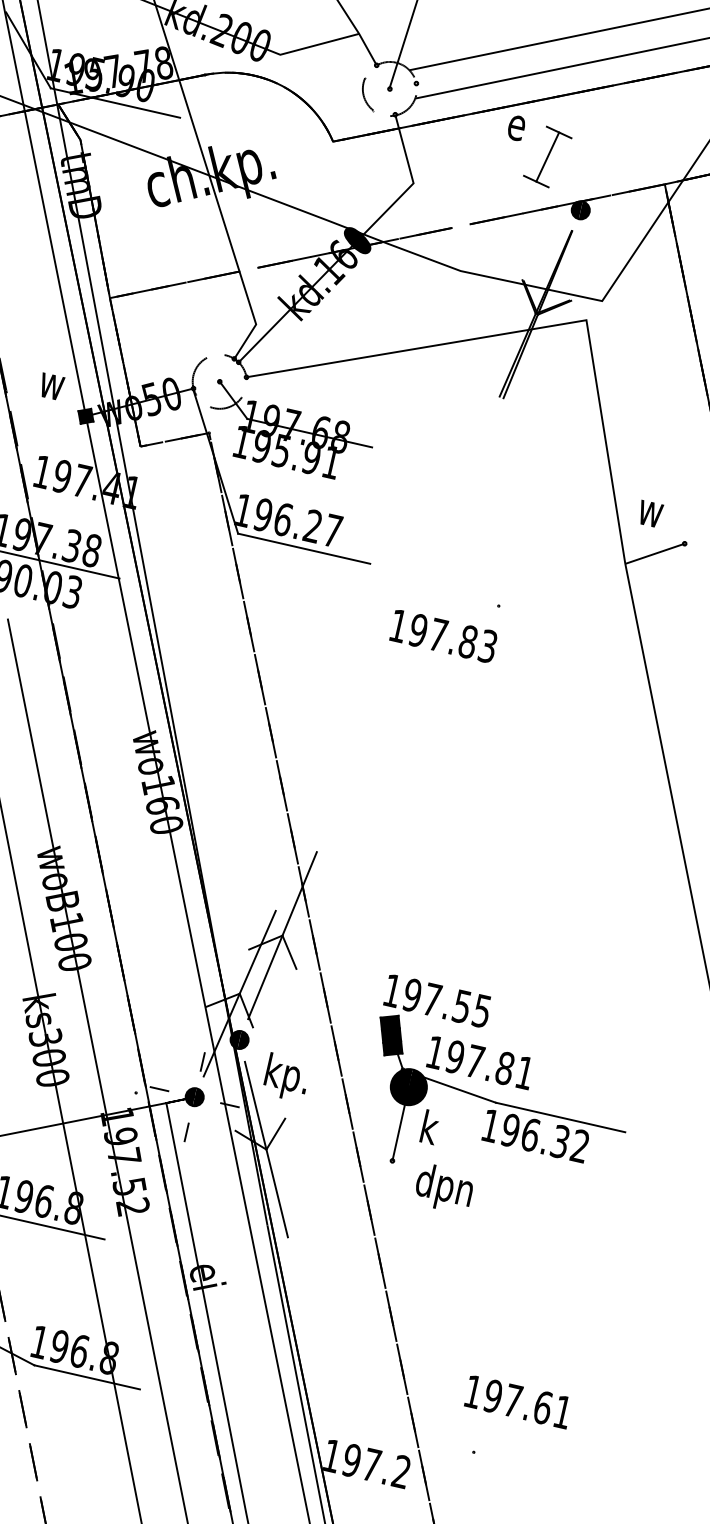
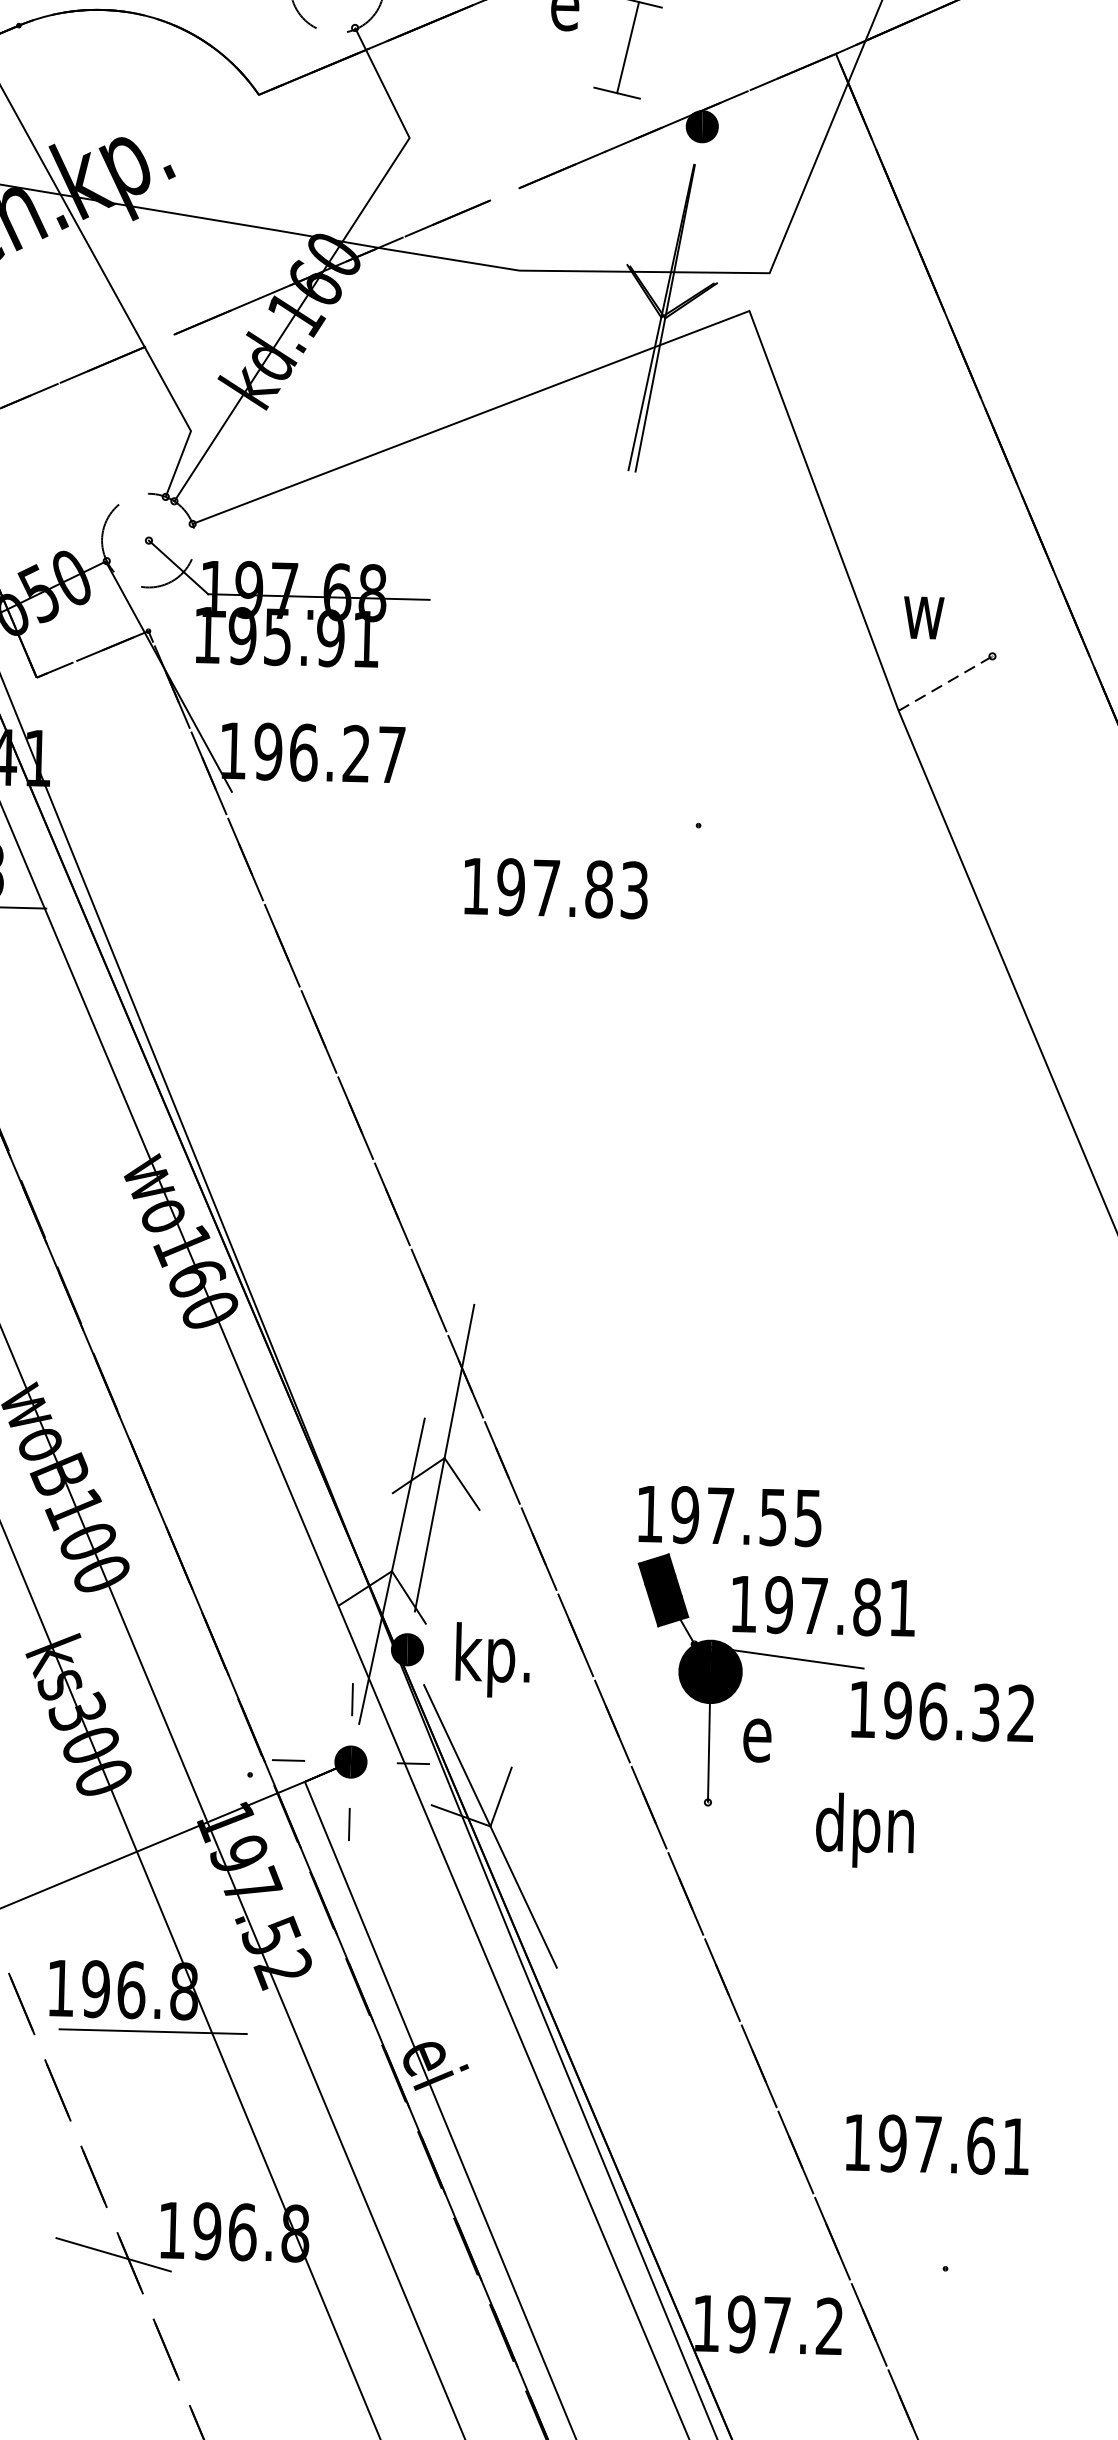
line: (304, 548) -> (349, 794), removed
line: (655, 553) -> (946, 682), solid -> dashed
text: (443, 636) -> (555, 888), moved
text: (284, 1075) -> (488, 1657), moved
line: (560, 1117) -> (978, 1671), removed
text: (428, 1127) -> (757, 1733), k -> e
text: (444, 1186) -> (864, 1826), moved
line: (86, 1377) -> (263, 2274), removed
text: (516, 1402) -> (934, 2146), moved

